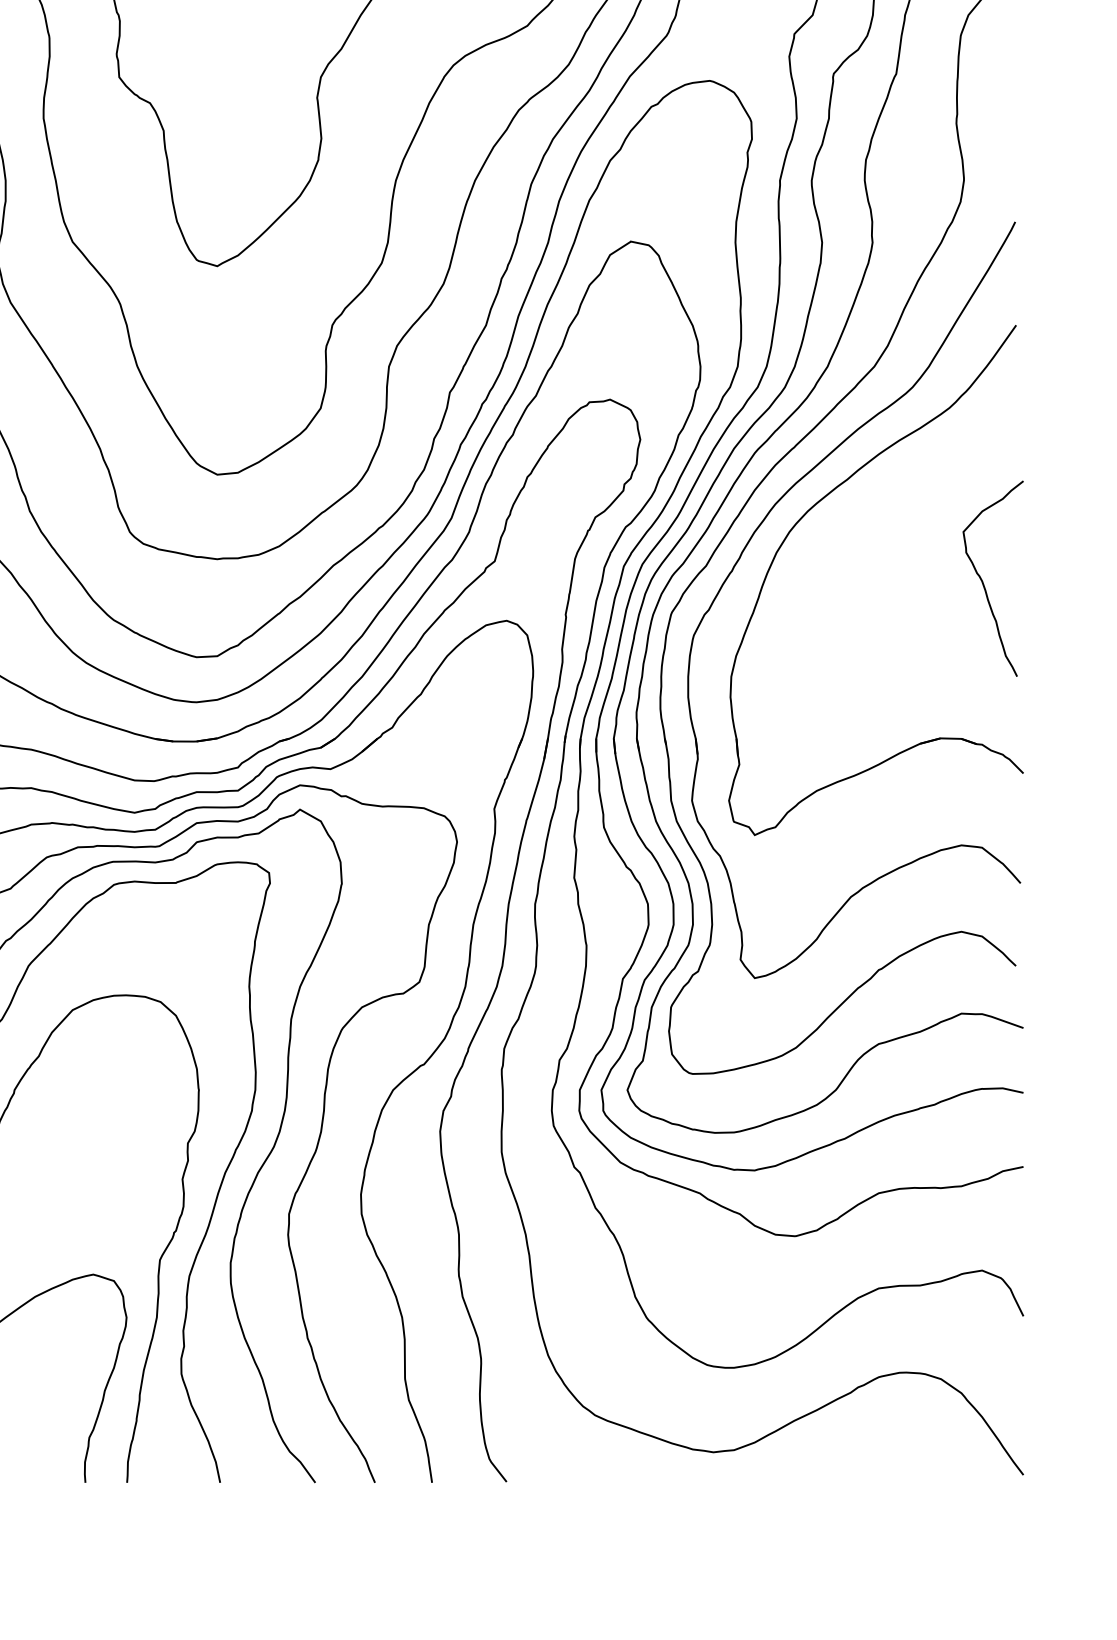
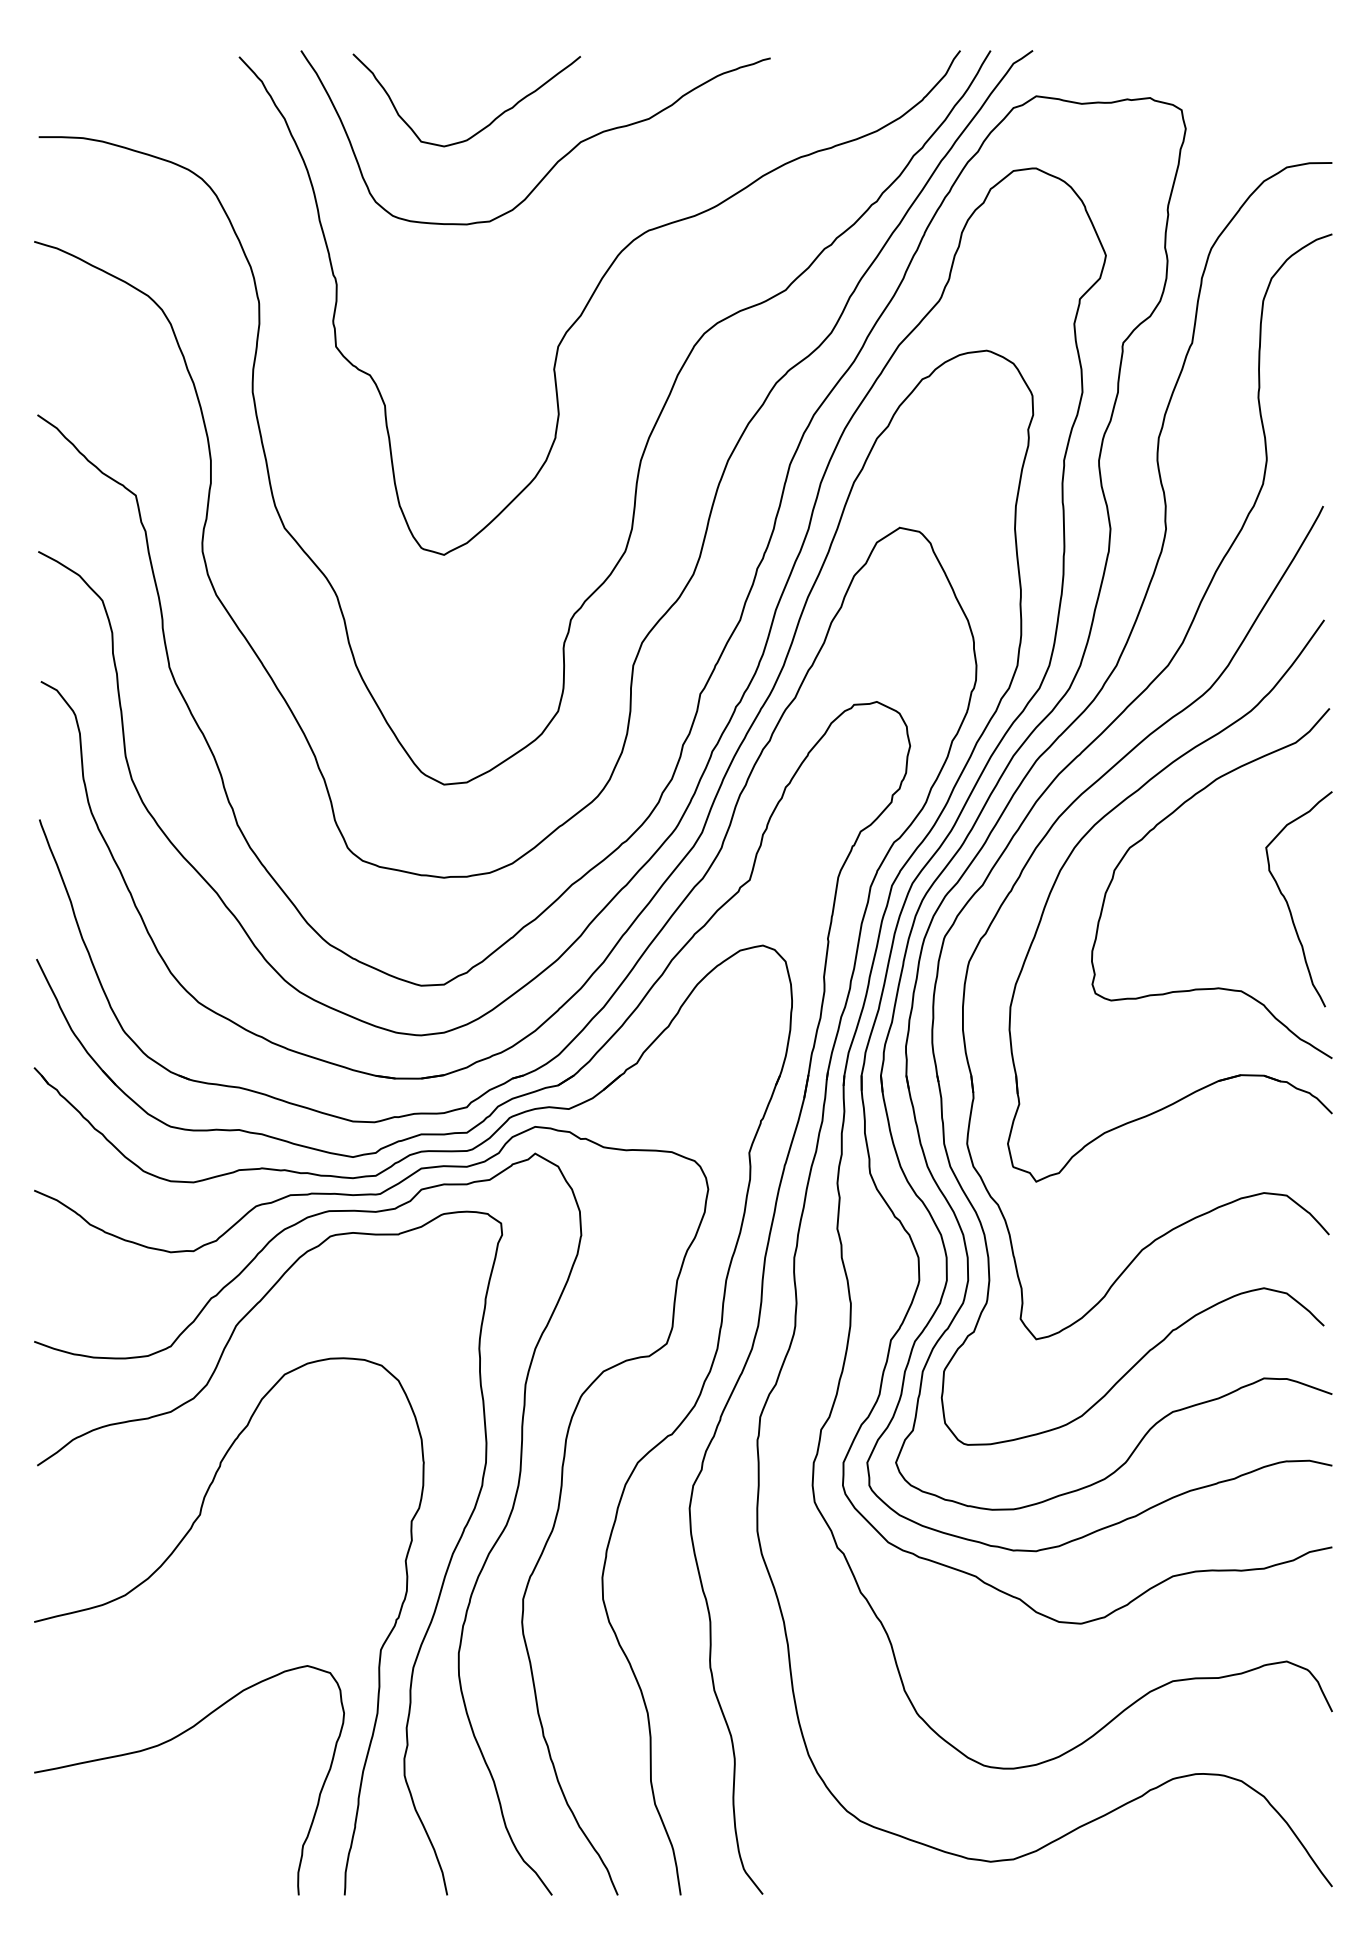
curve: (862, 515) -> (1154, 829), added

